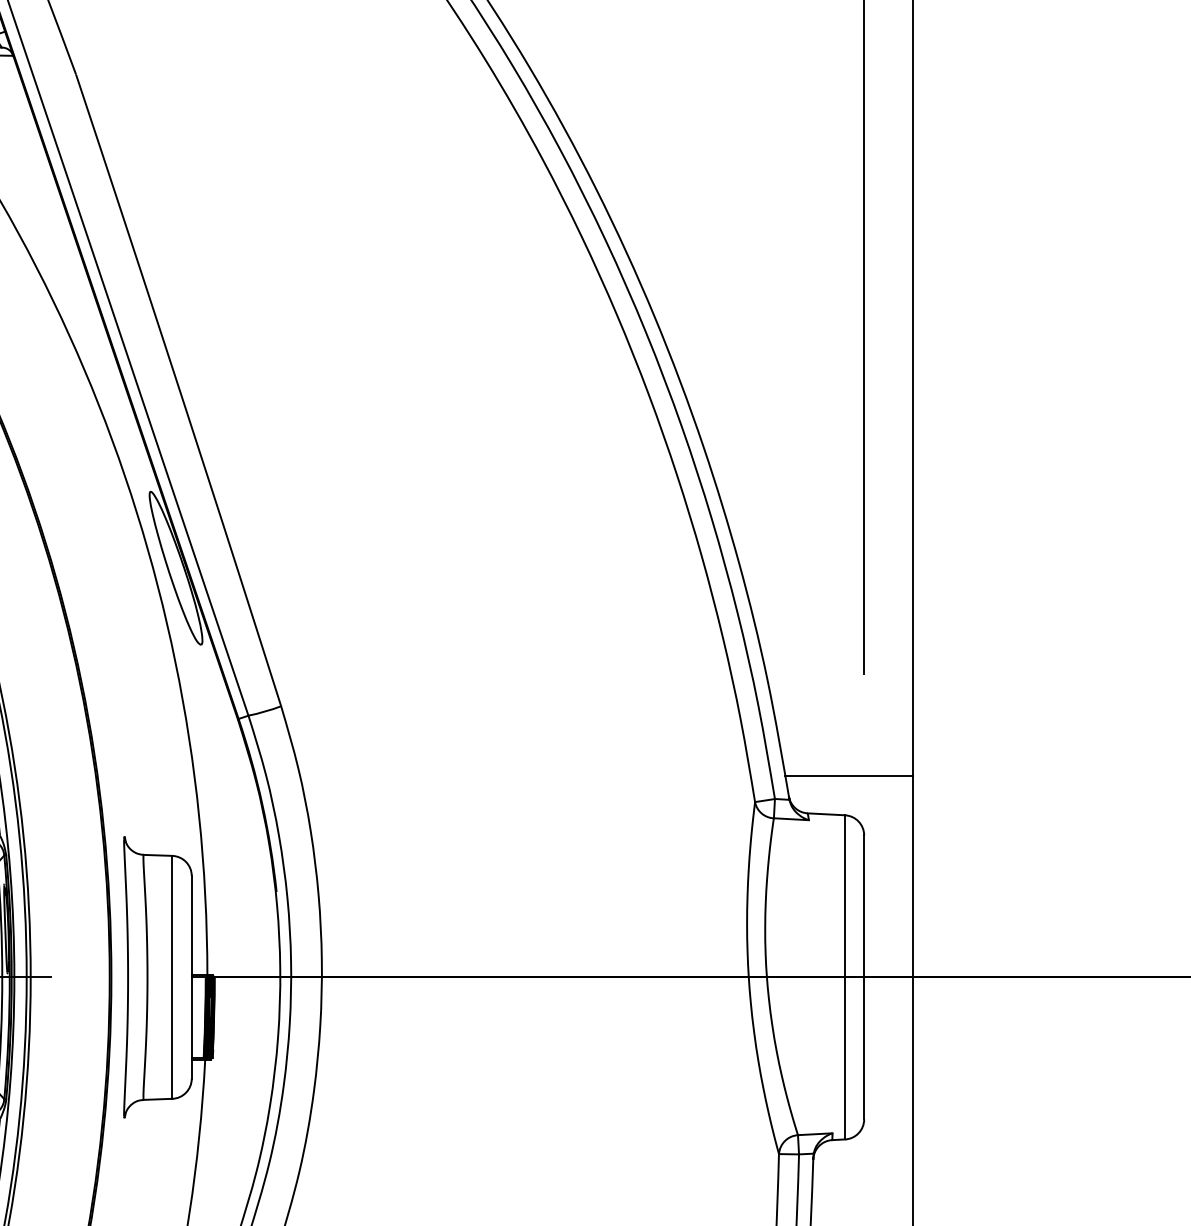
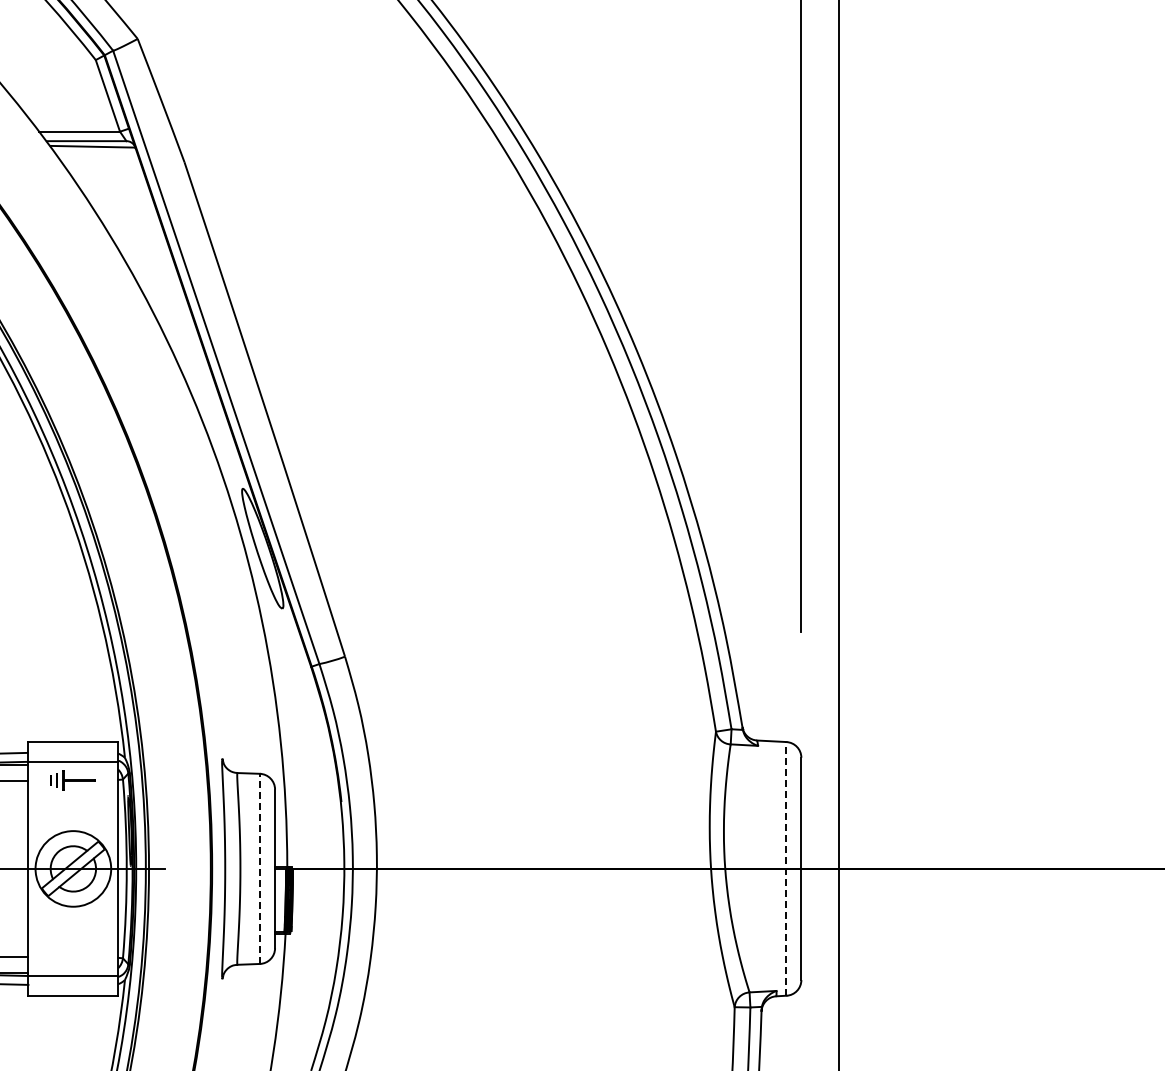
line: (849, 776) -> (789, 711), removed
line: (171, 976) -> (259, 868), solid -> dashed
line: (845, 976) -> (786, 868), solid -> dashed

